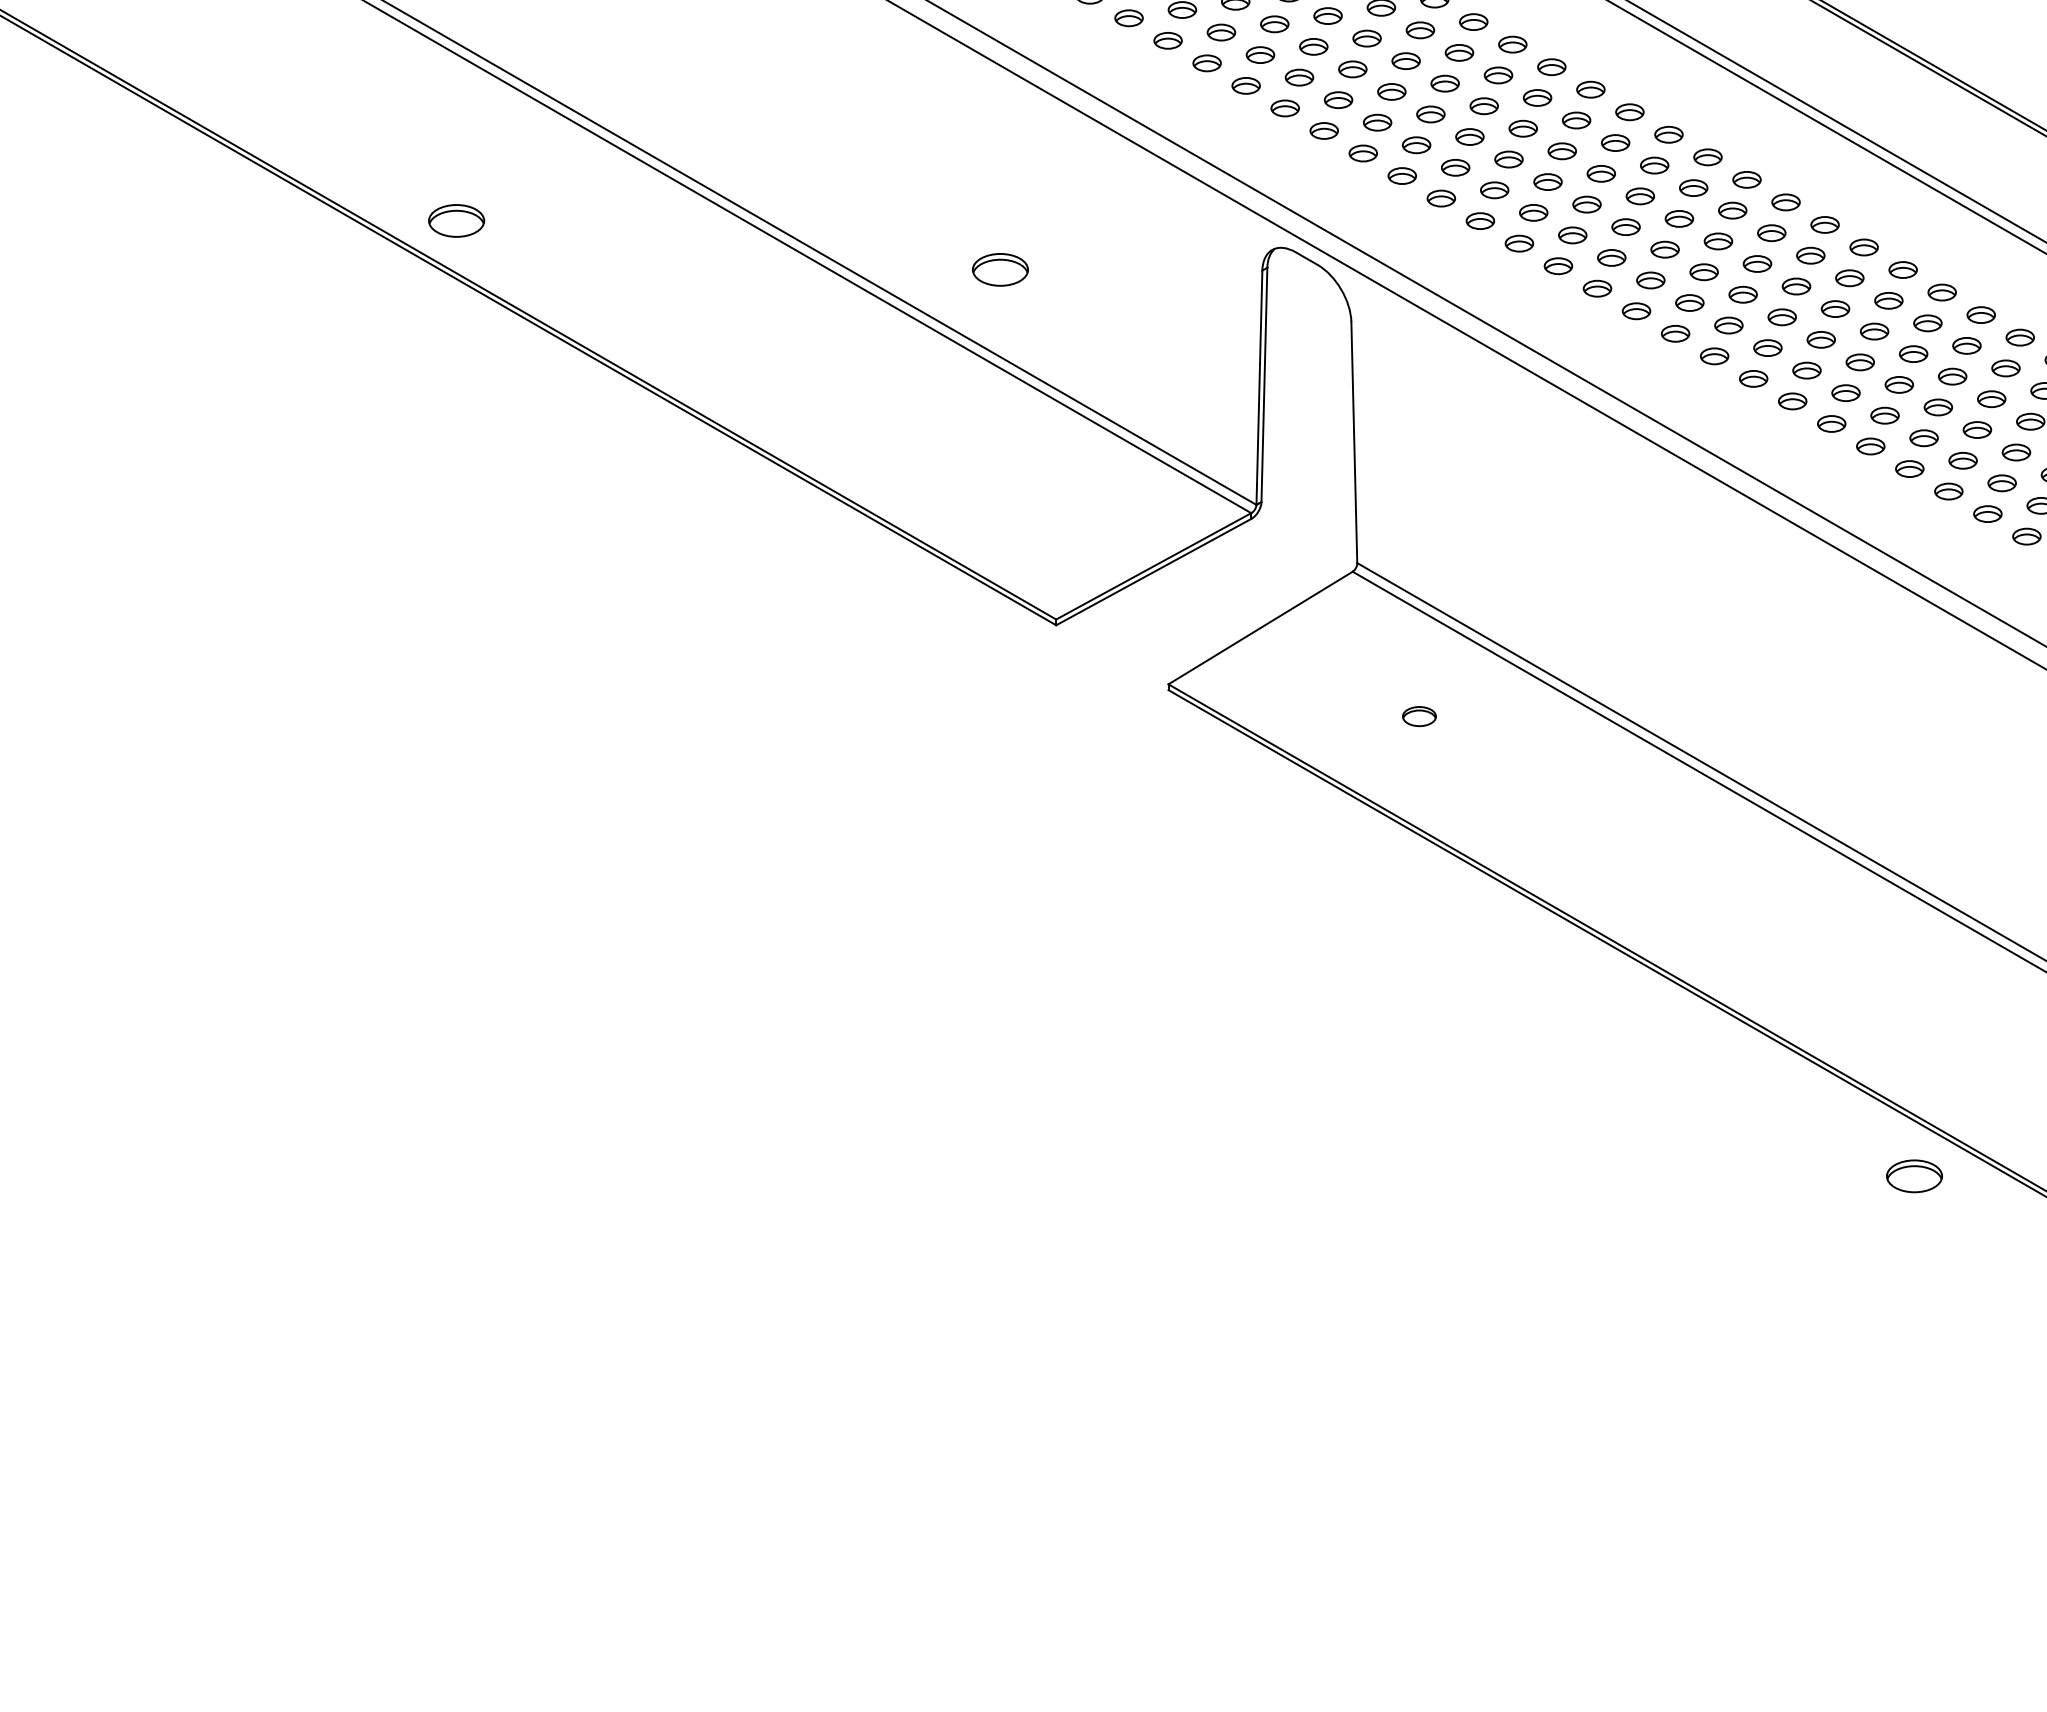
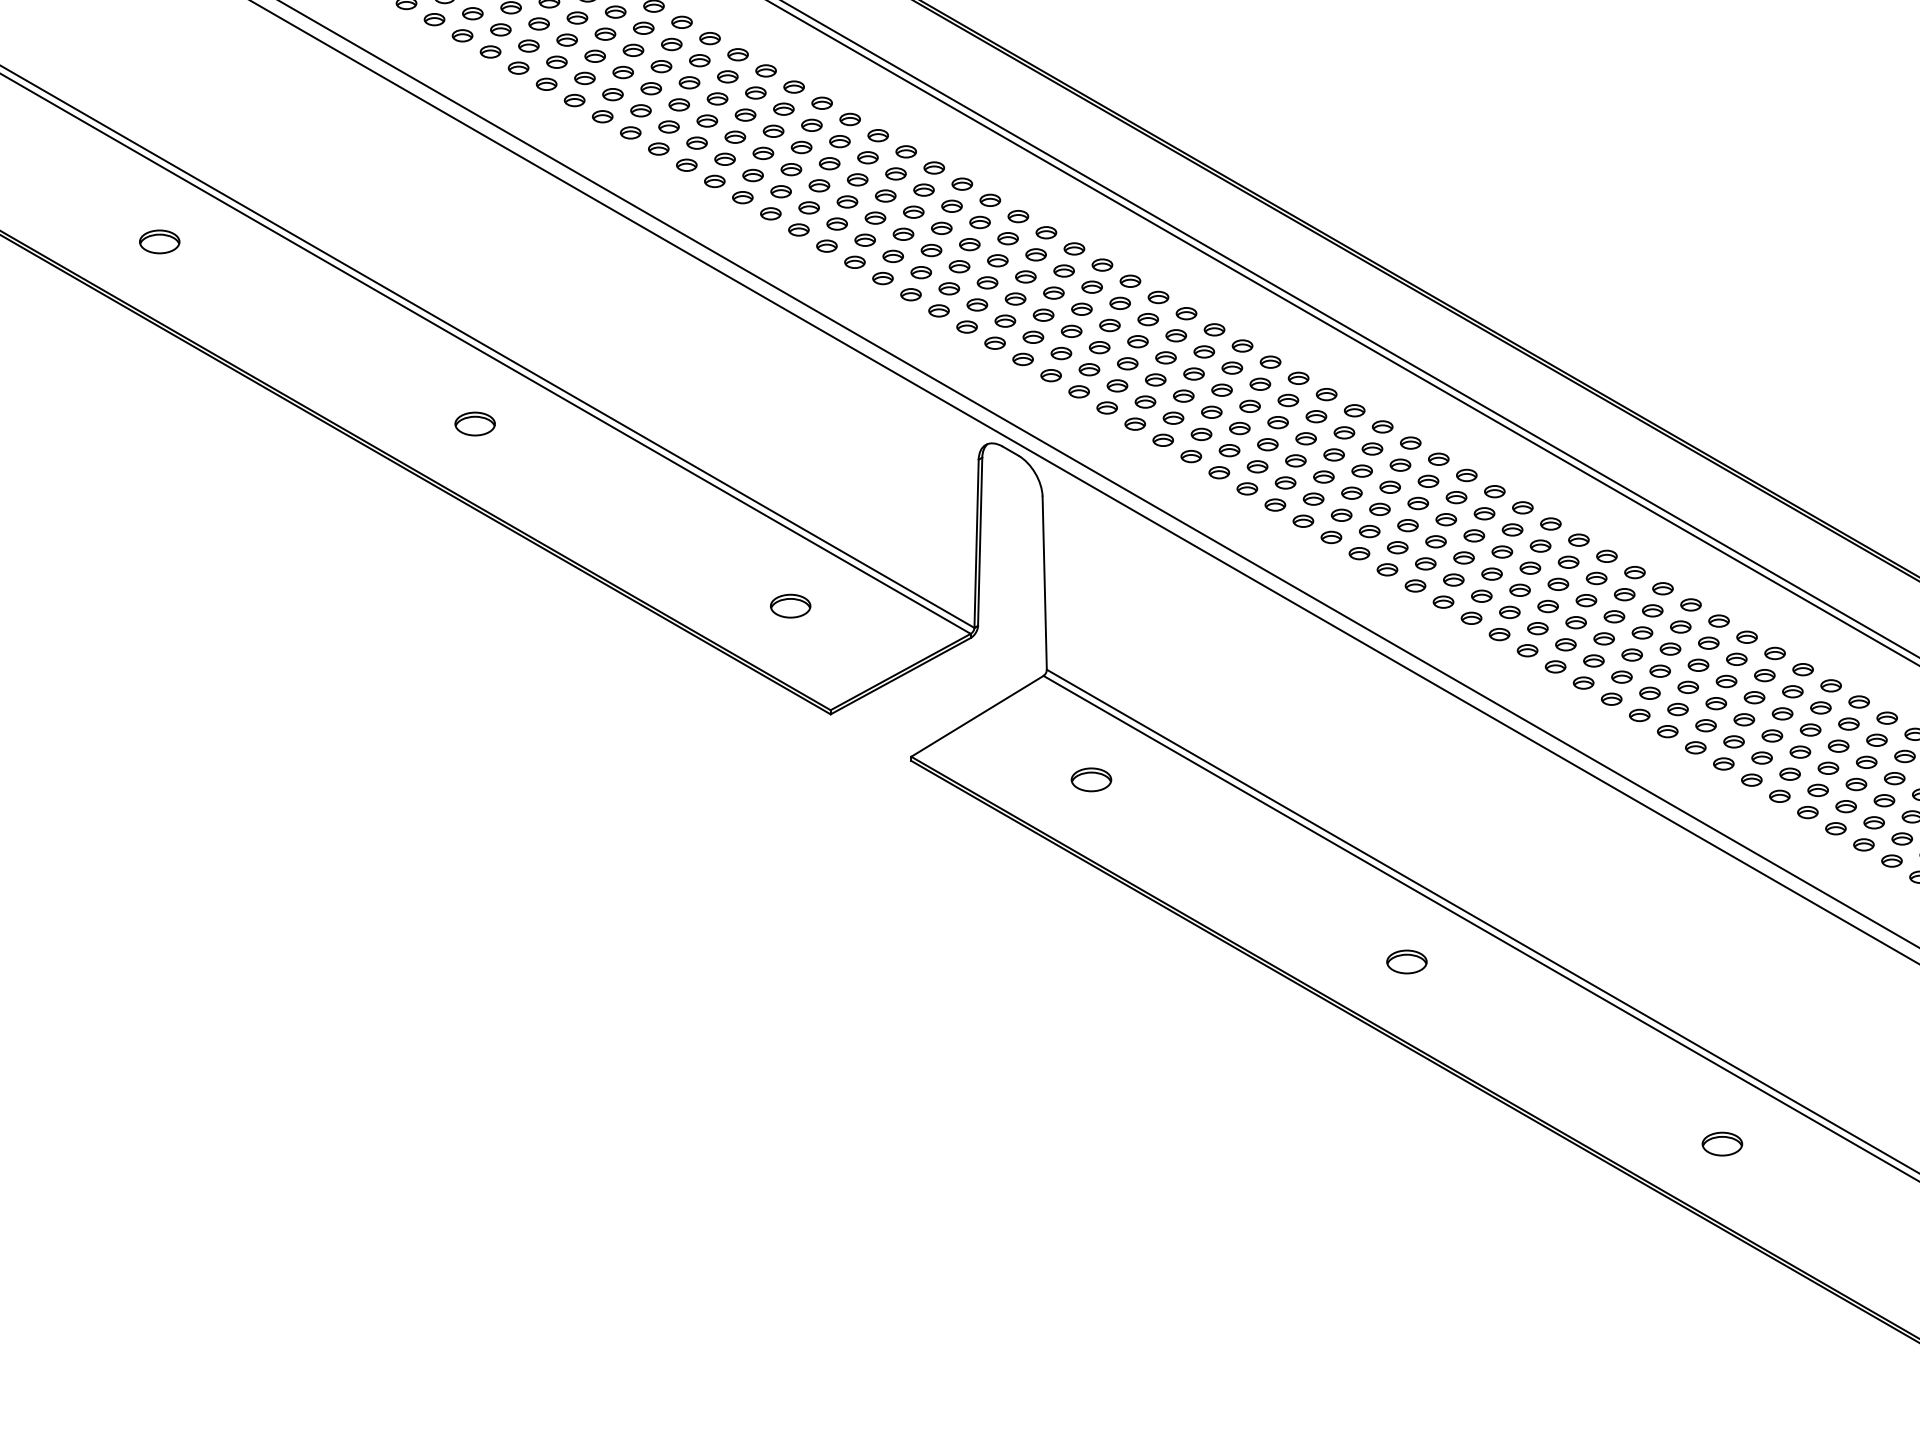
part: (455, 220) -> (474, 423), moved
part: (1000, 268) -> (790, 605), moved
part: (1419, 716) -> (1091, 779), size x1.67
part: (1913, 1175) -> (1406, 961), moved

